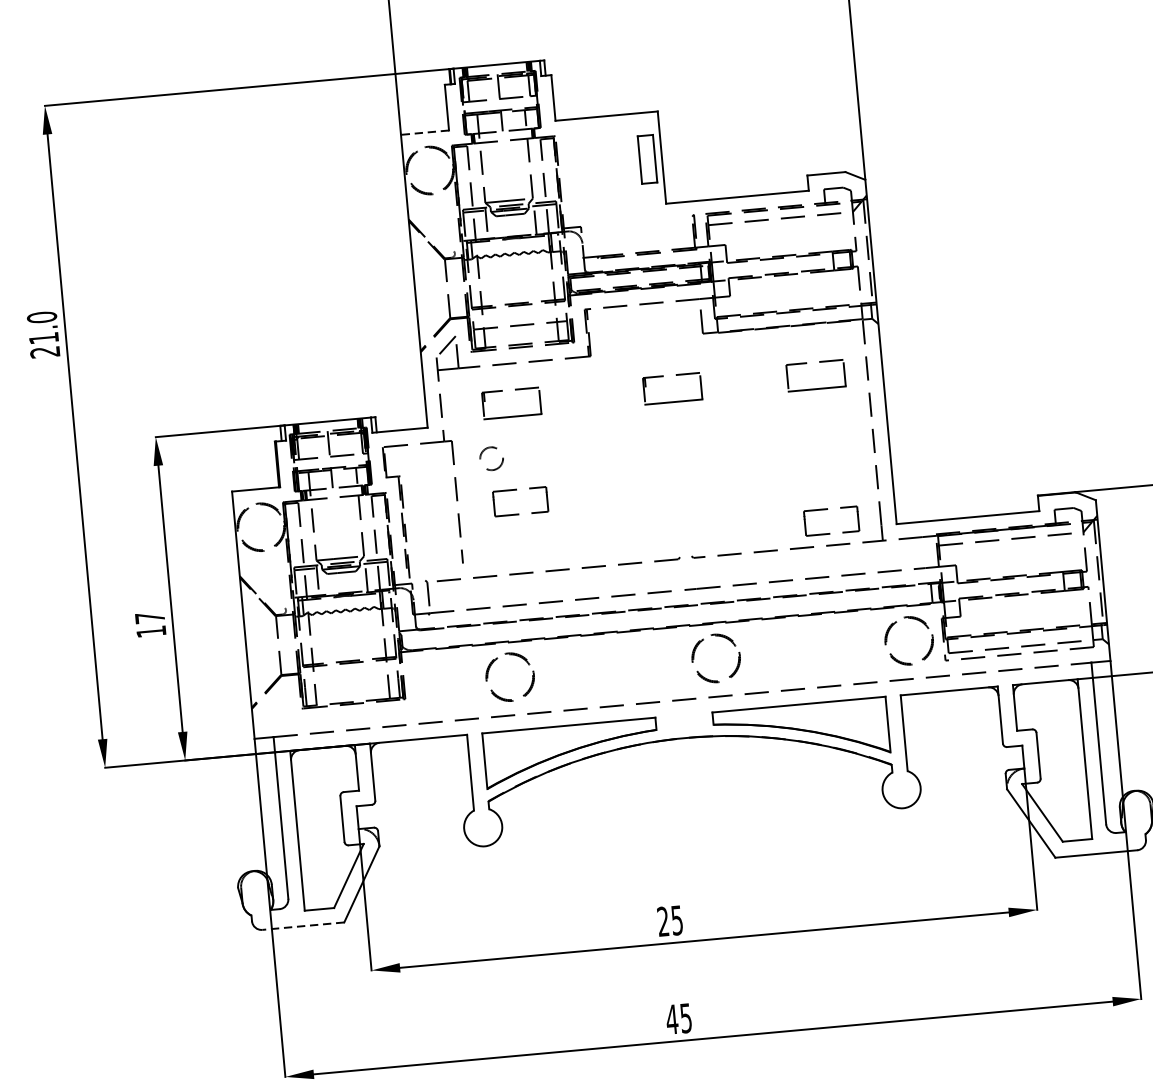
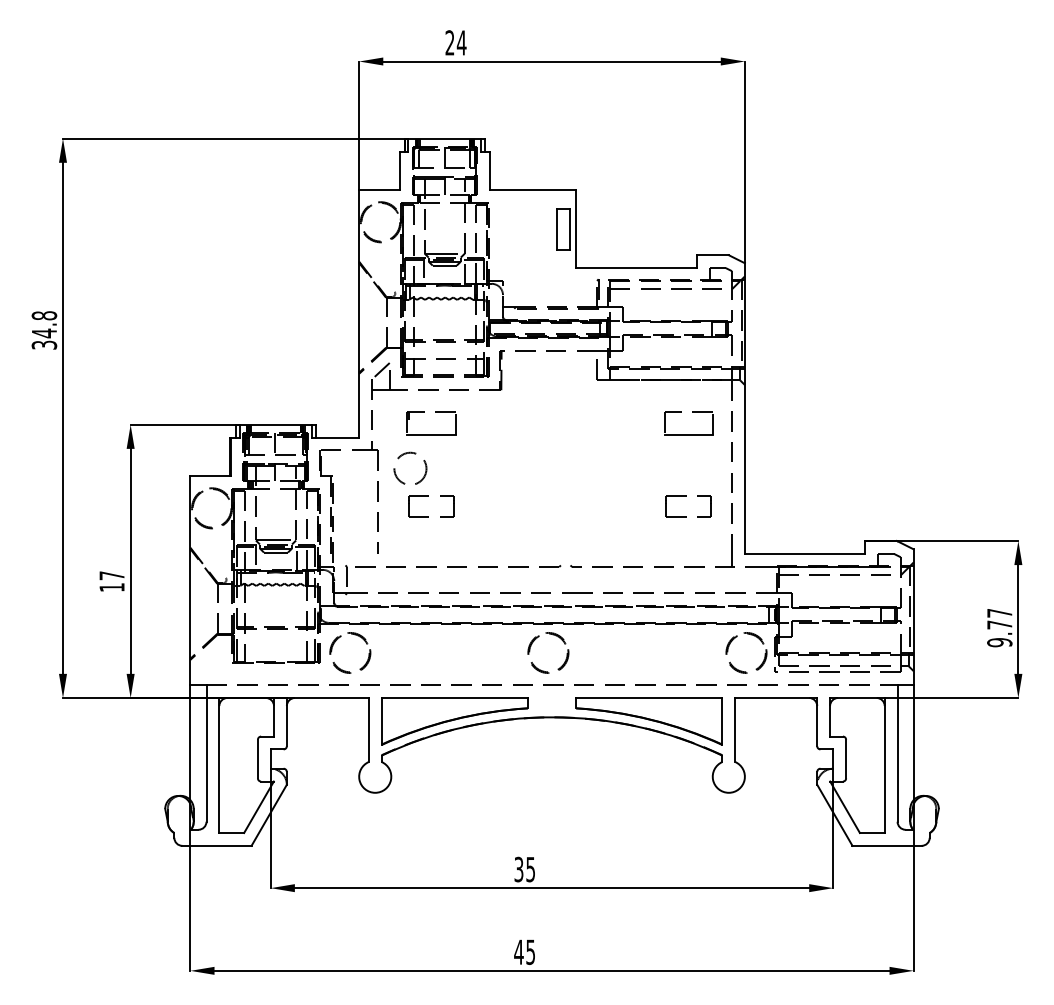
line: (423, 133) -> (378, 190), dashed -> solid
text: (43, 334) -> (44, 330), 21.0 -> 34.8
part: (673, 401) -> (567, 434), removed
circle: (491, 457) -> (410, 467), size x1.67
part: (828, 509) -> (686, 496), moved
circle: (716, 657) -> (548, 652), moved
circle: (510, 676) -> (350, 652), moved
text: (662, 921) -> (518, 869), 25 -> 35
line: (302, 925) -> (216, 845), dashed -> solid

